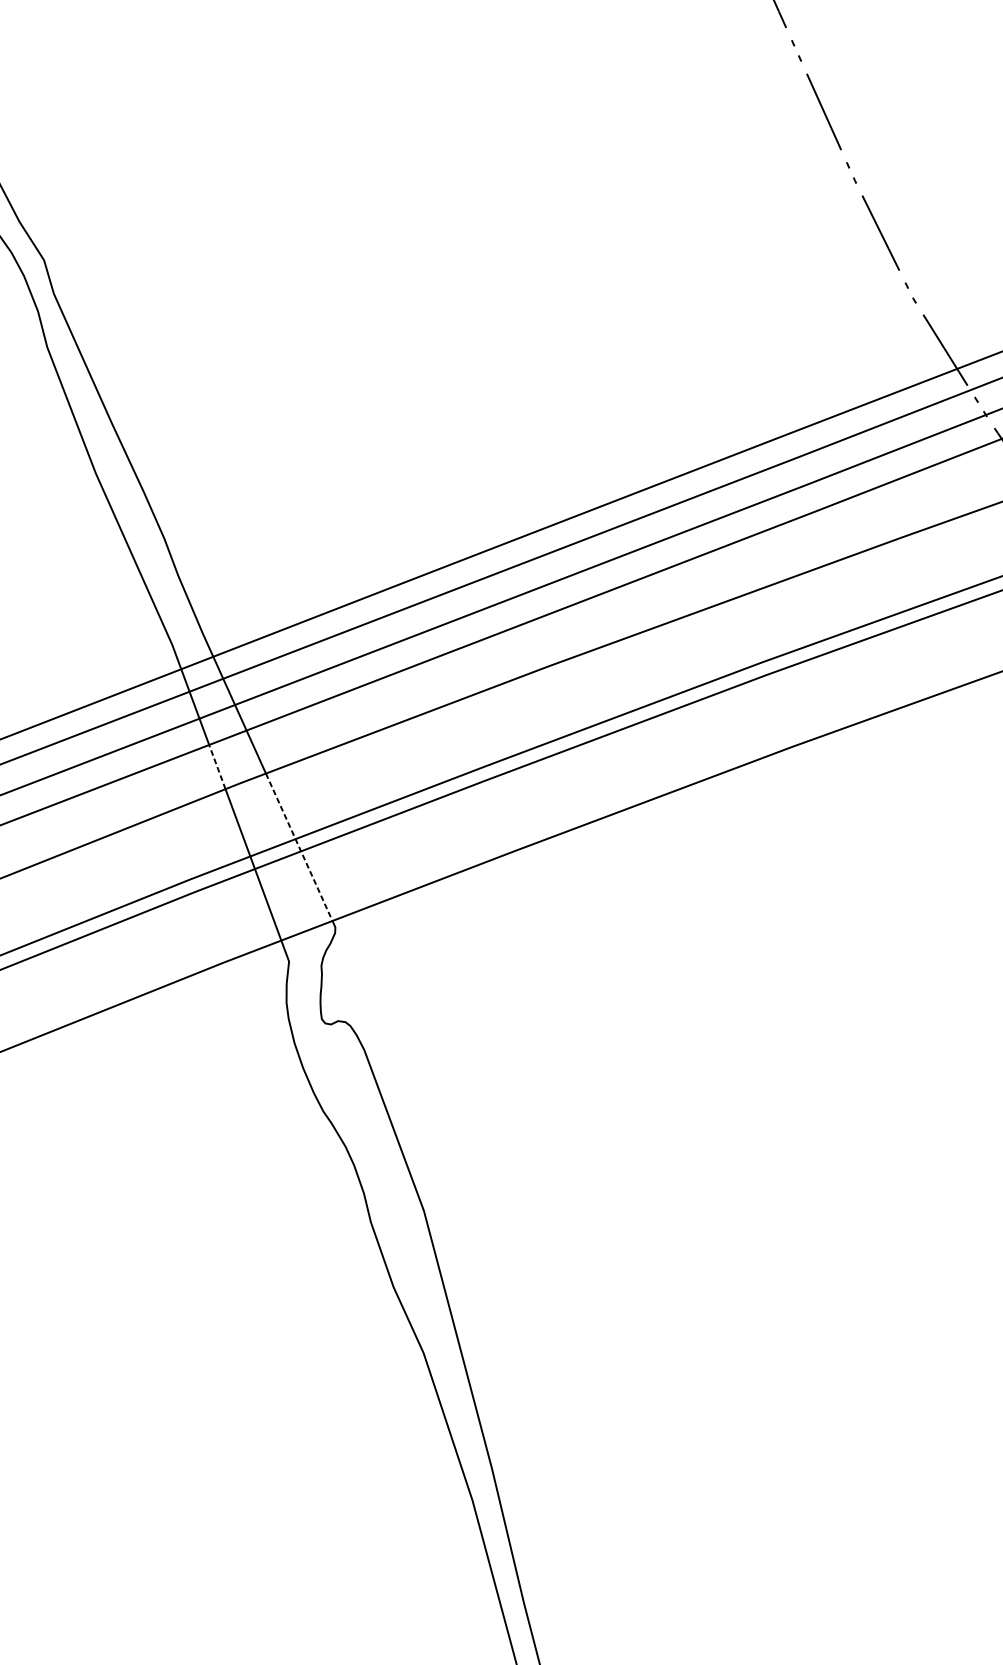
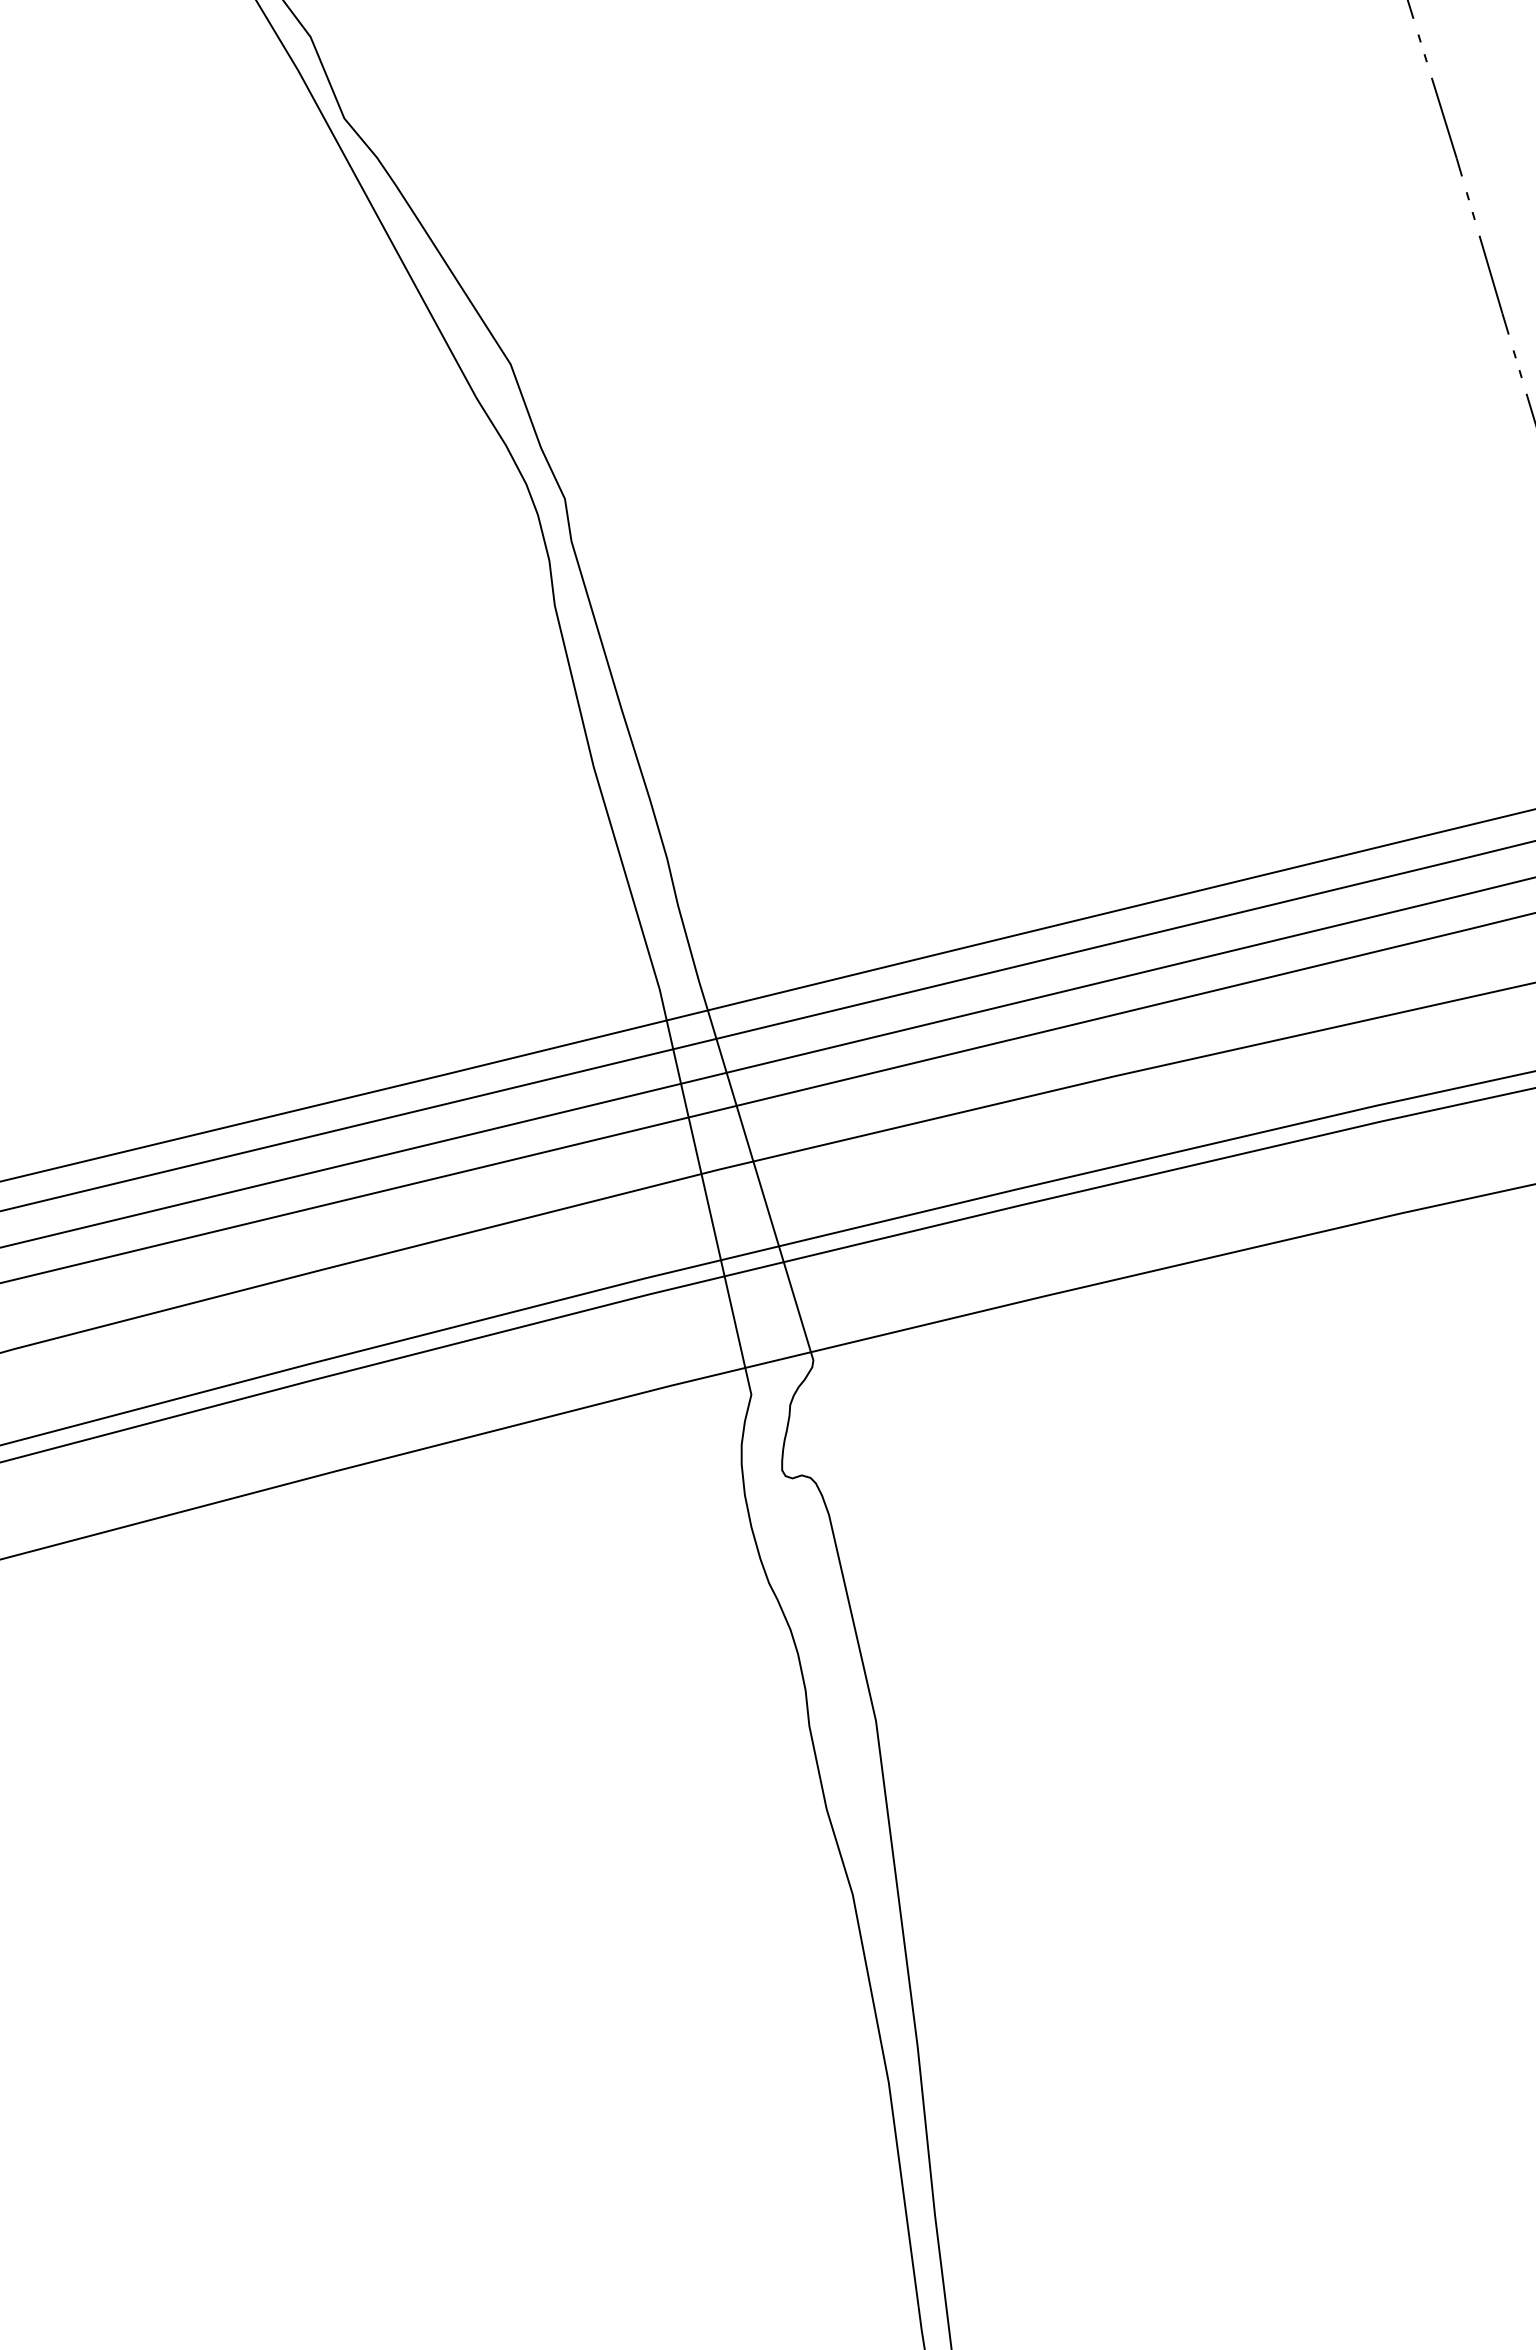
line: (216, 766) -> (694, 1145), dashed -> solid
line: (299, 846) -> (782, 1256), dashed -> solid

